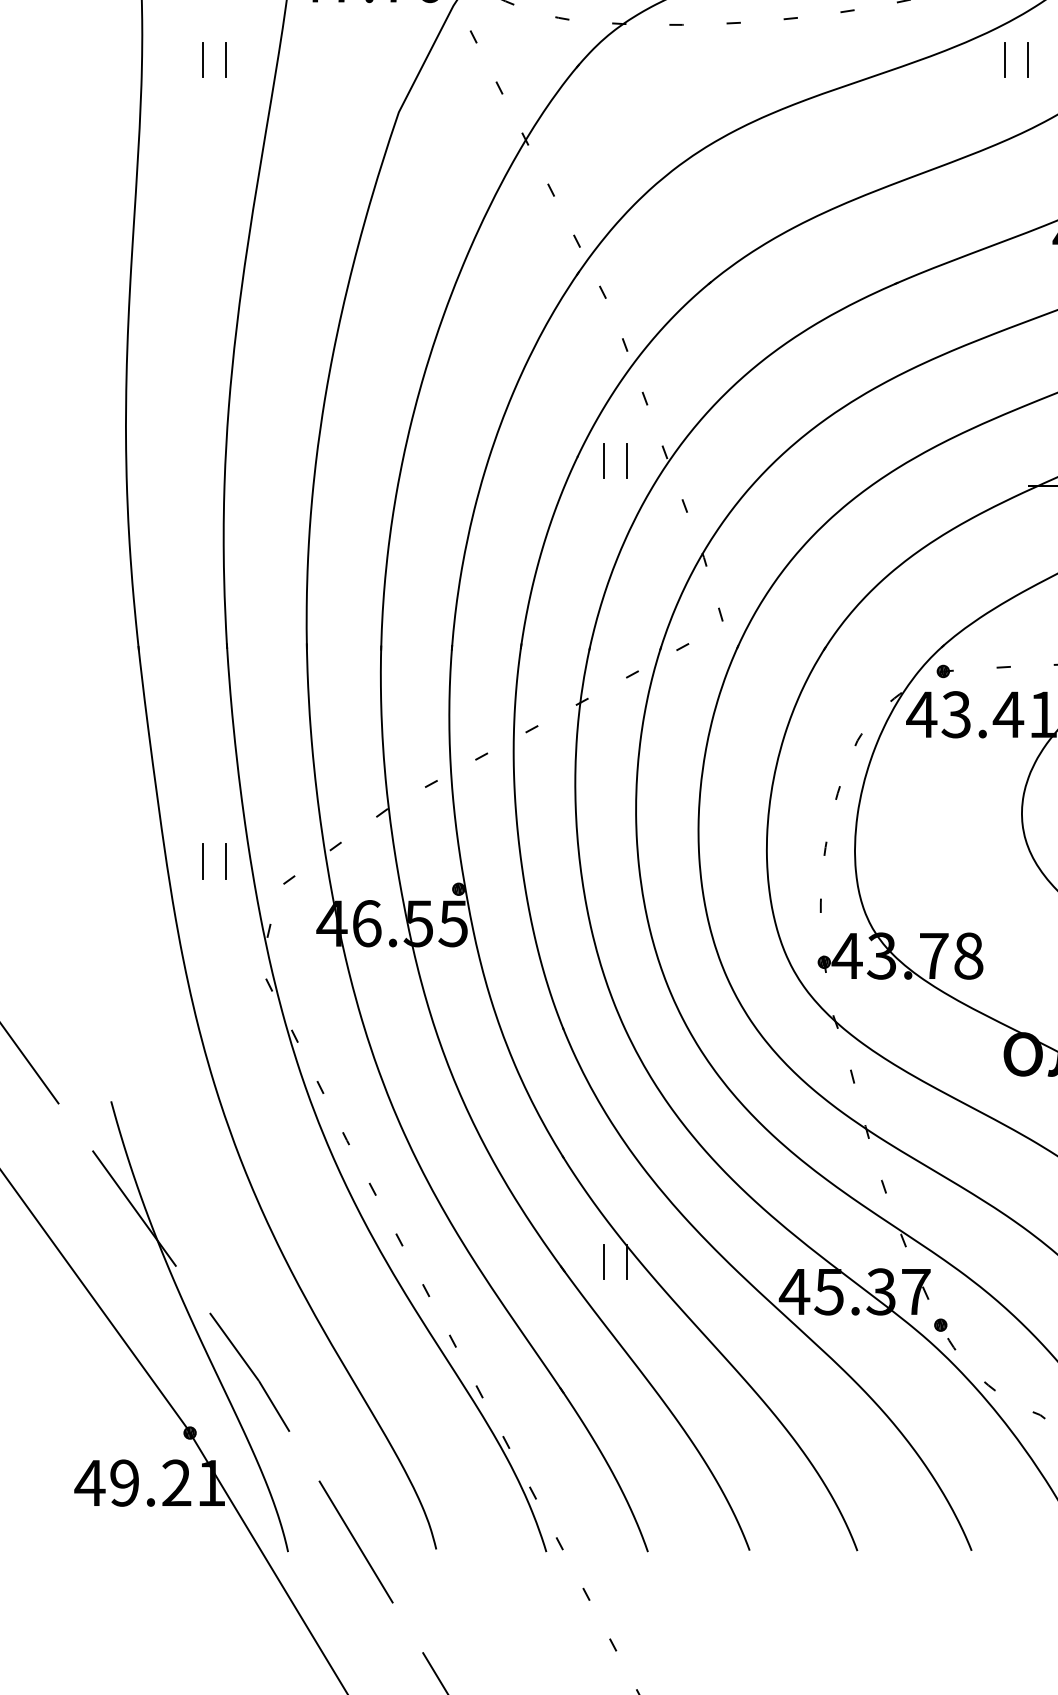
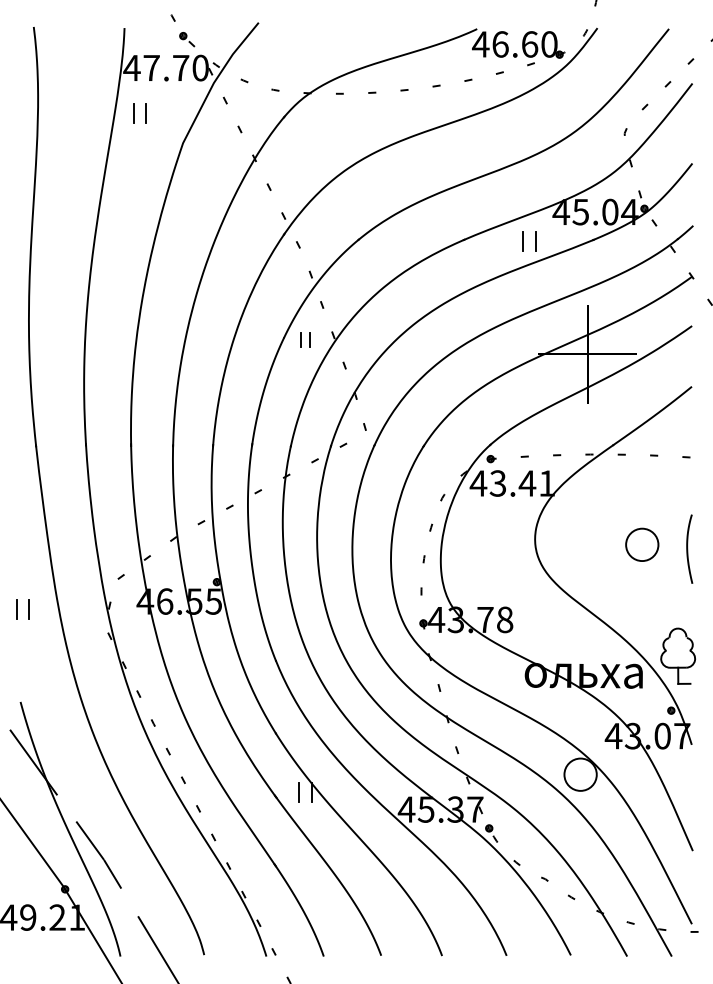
part: (213, 59) -> (139, 113), moved
part: (1015, 59) -> (529, 241), moved
part: (615, 459) -> (305, 339), size x0.7
part: (213, 861) -> (22, 609), moved

